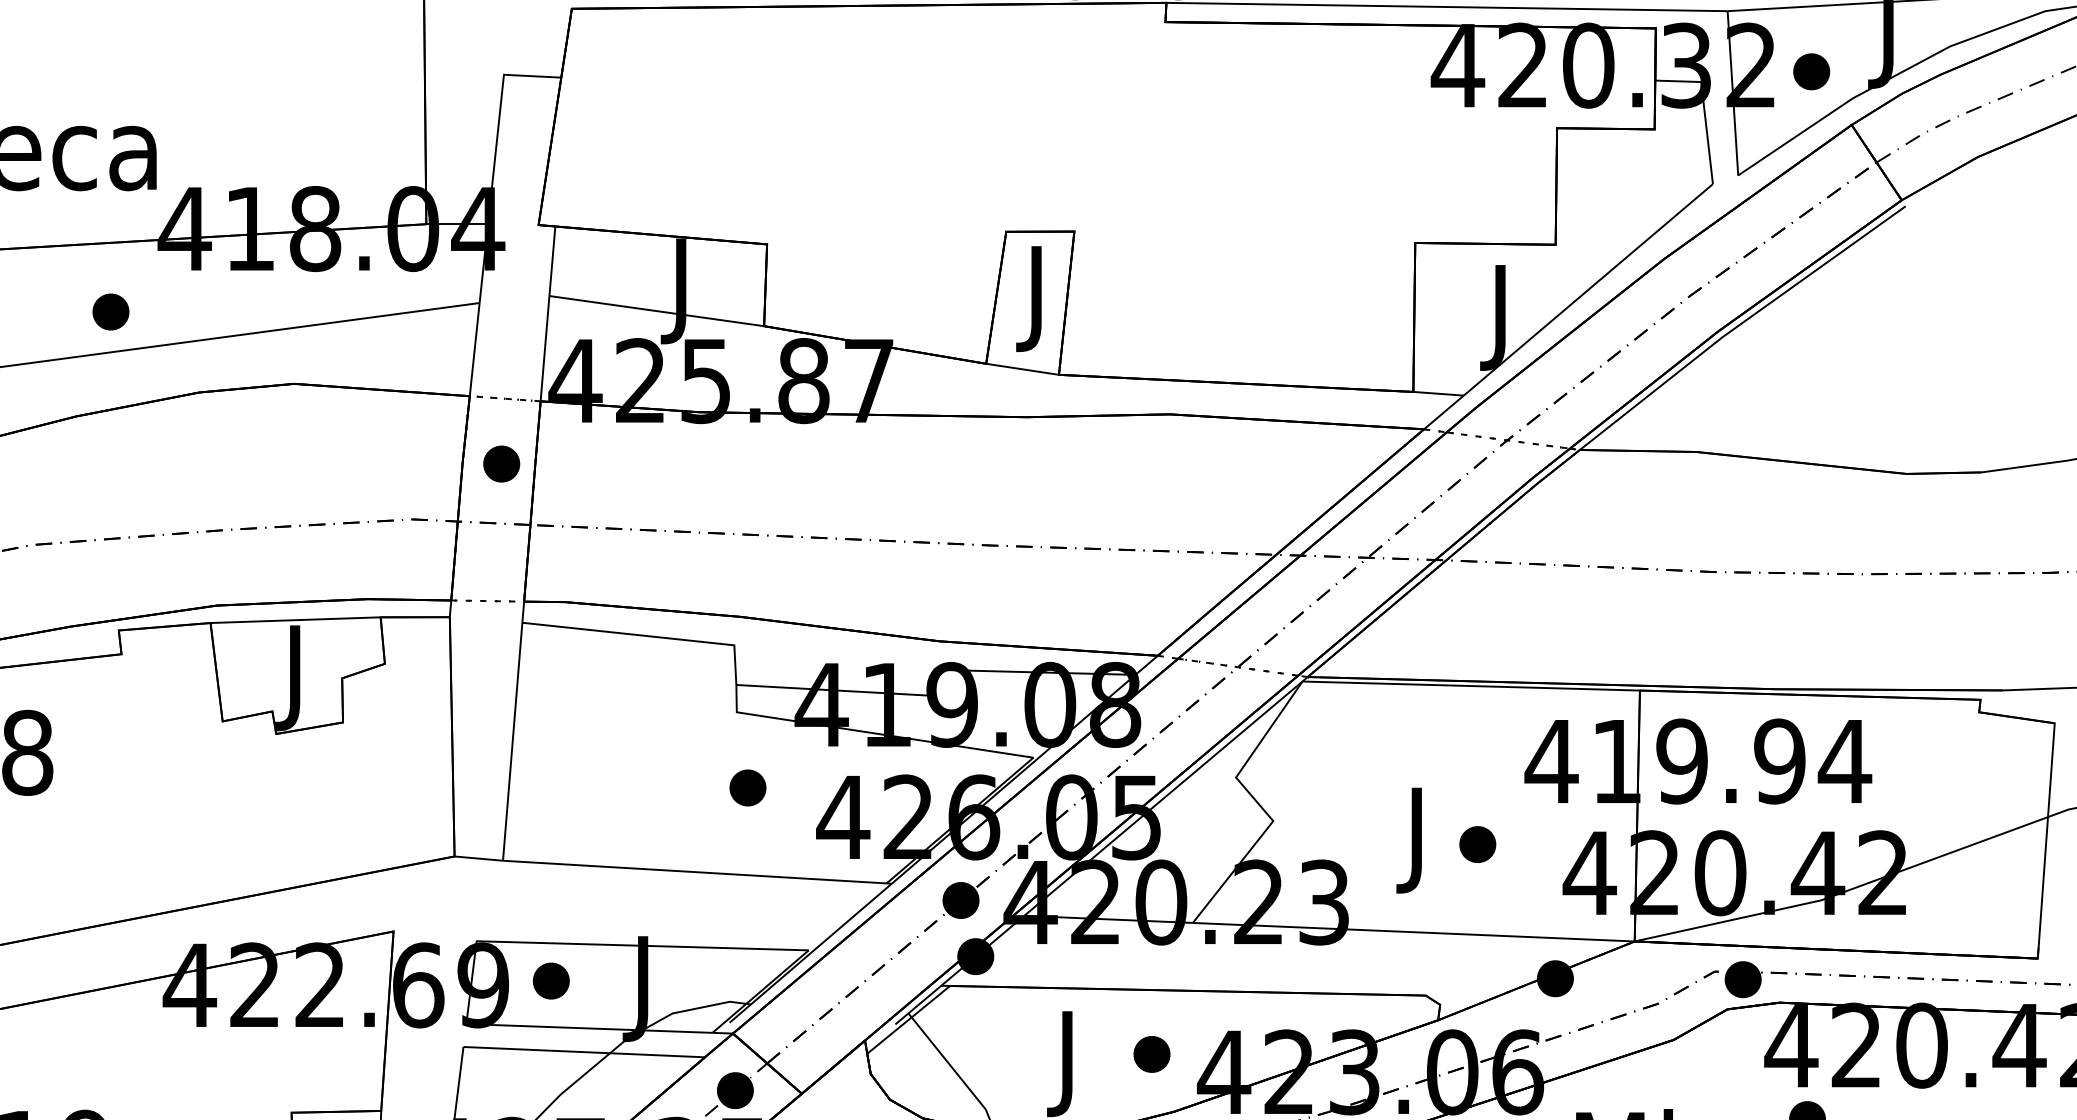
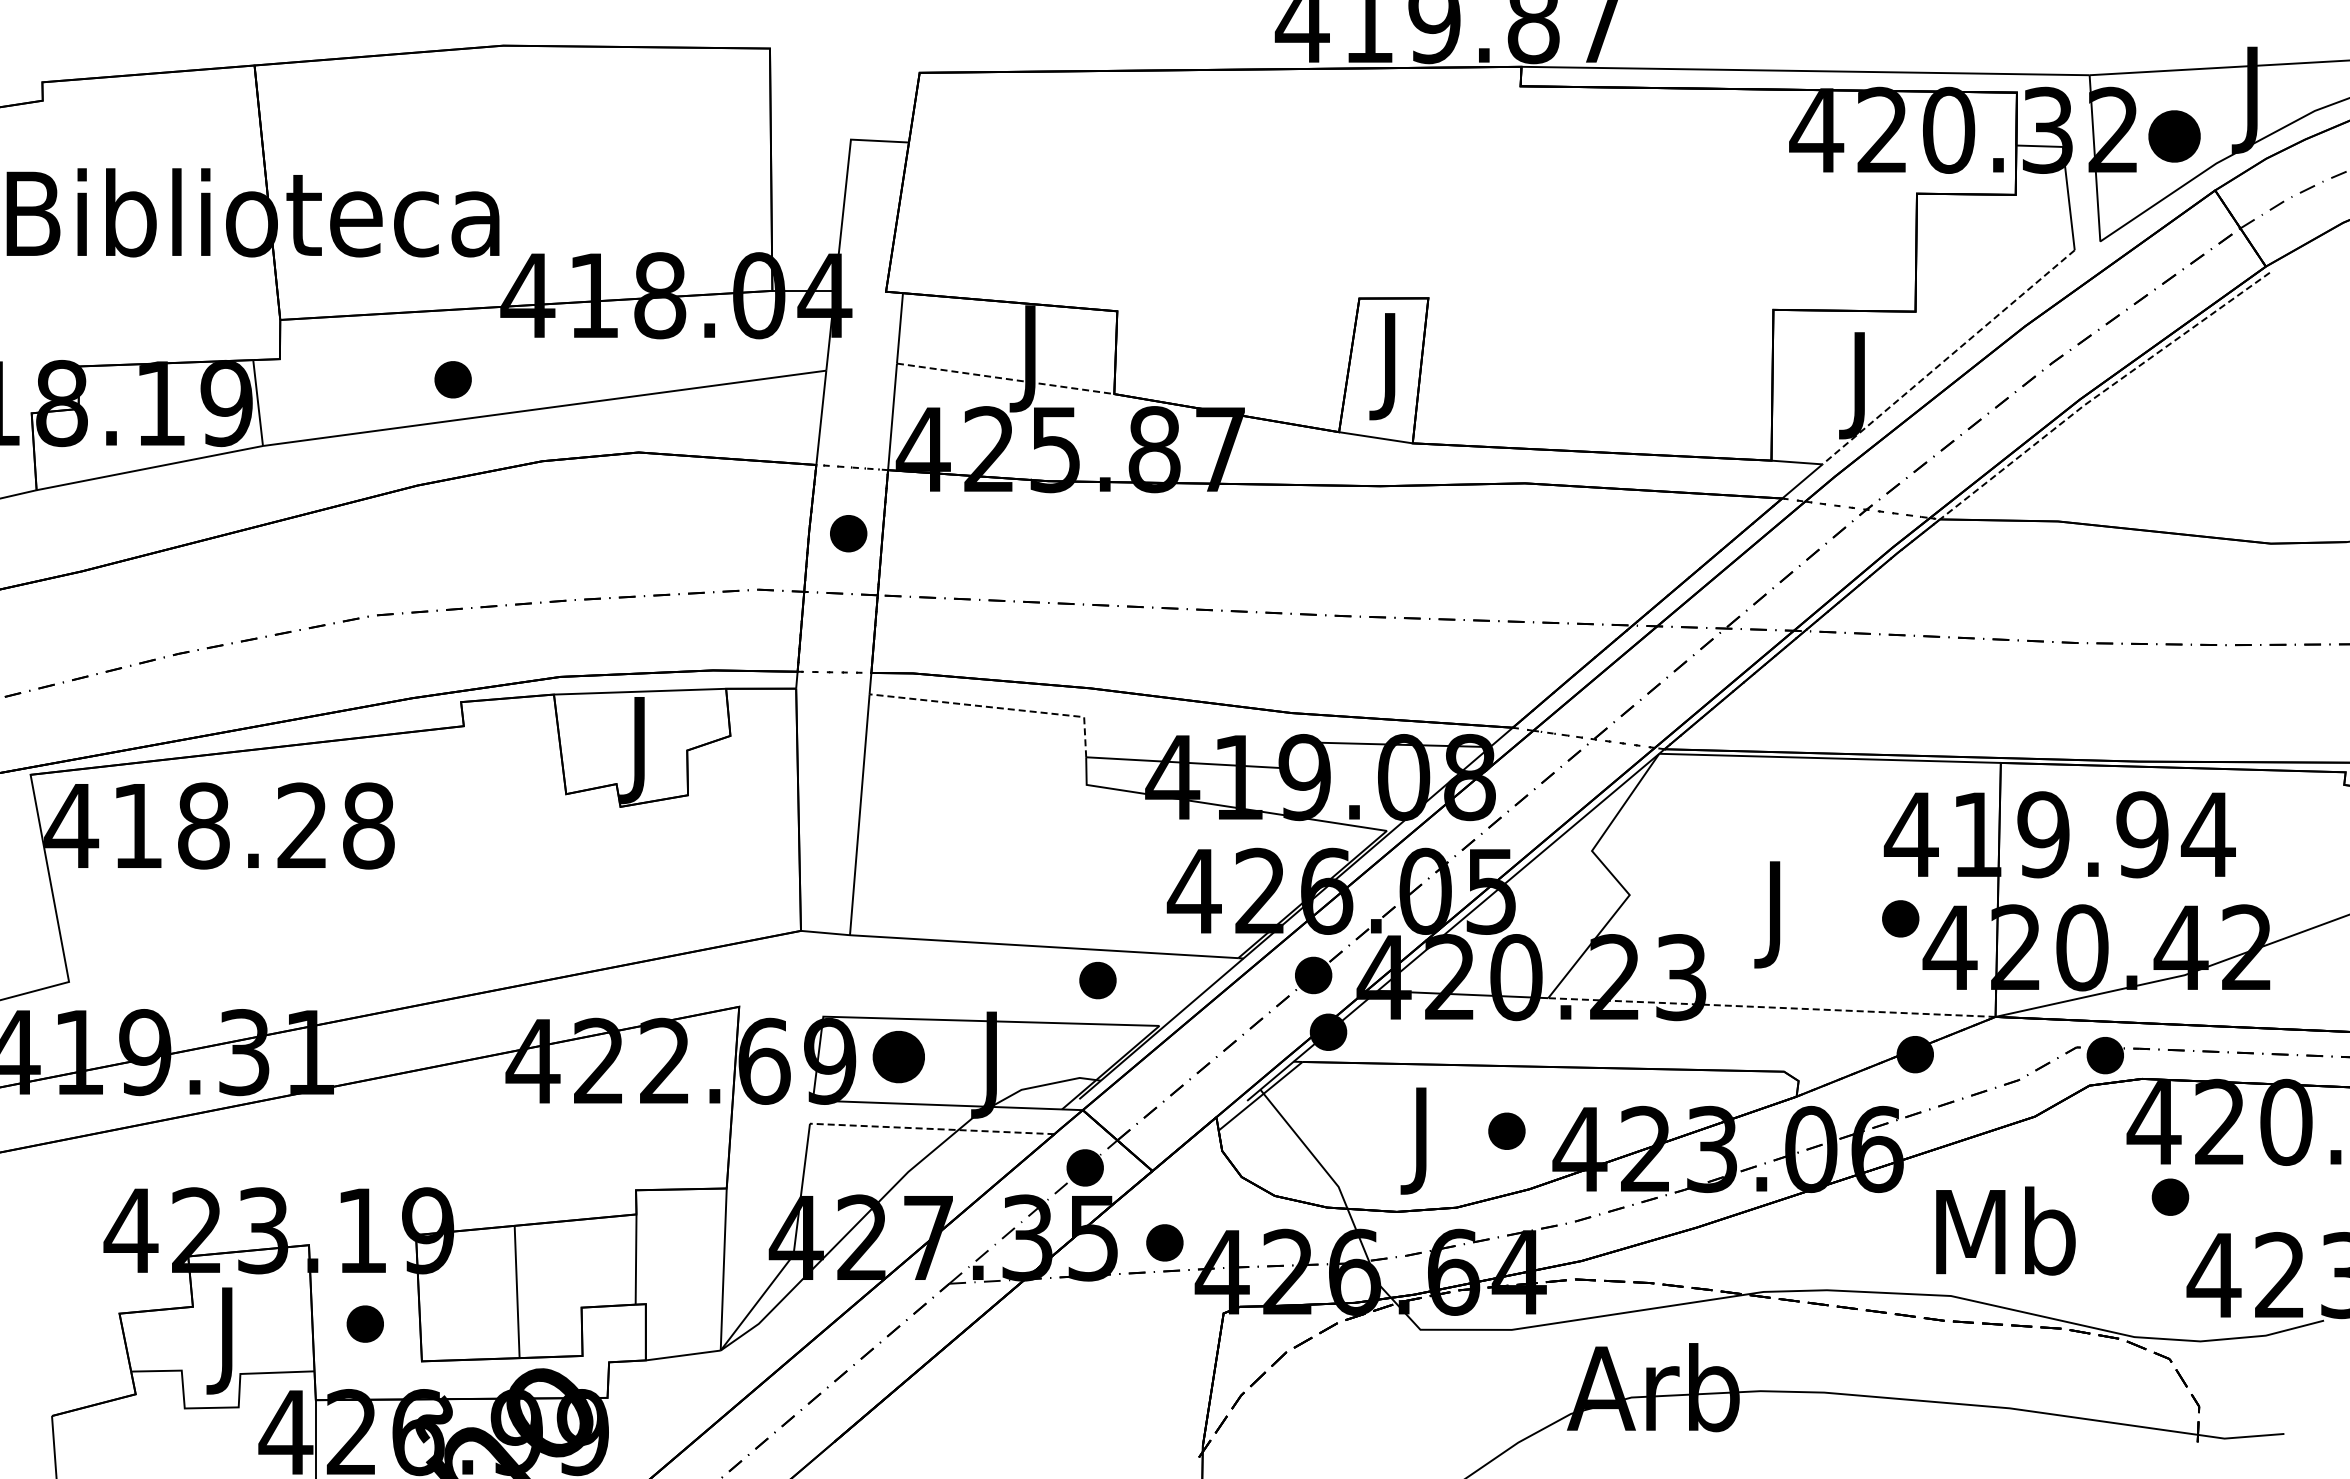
part: (1811, 71) -> (2174, 136), size x1.4
line: (1588, 290) -> (1948, 357), solid -> dashed
line: (656, 310) -> (1005, 378), solid -> dashed
line: (1739, 325) -> (2101, 393), solid -> dashed
line: (648, 635) -> (997, 707), solid -> dashed
part: (747, 787) -> (1097, 980), moved
part: (1477, 844) -> (1900, 918), moved
line: (1413, 932) -> (1771, 1007), solid -> dashed
part: (550, 980) -> (898, 1056), size x1.4
line: (583, 1051) -> (931, 1128), solid -> dashed

